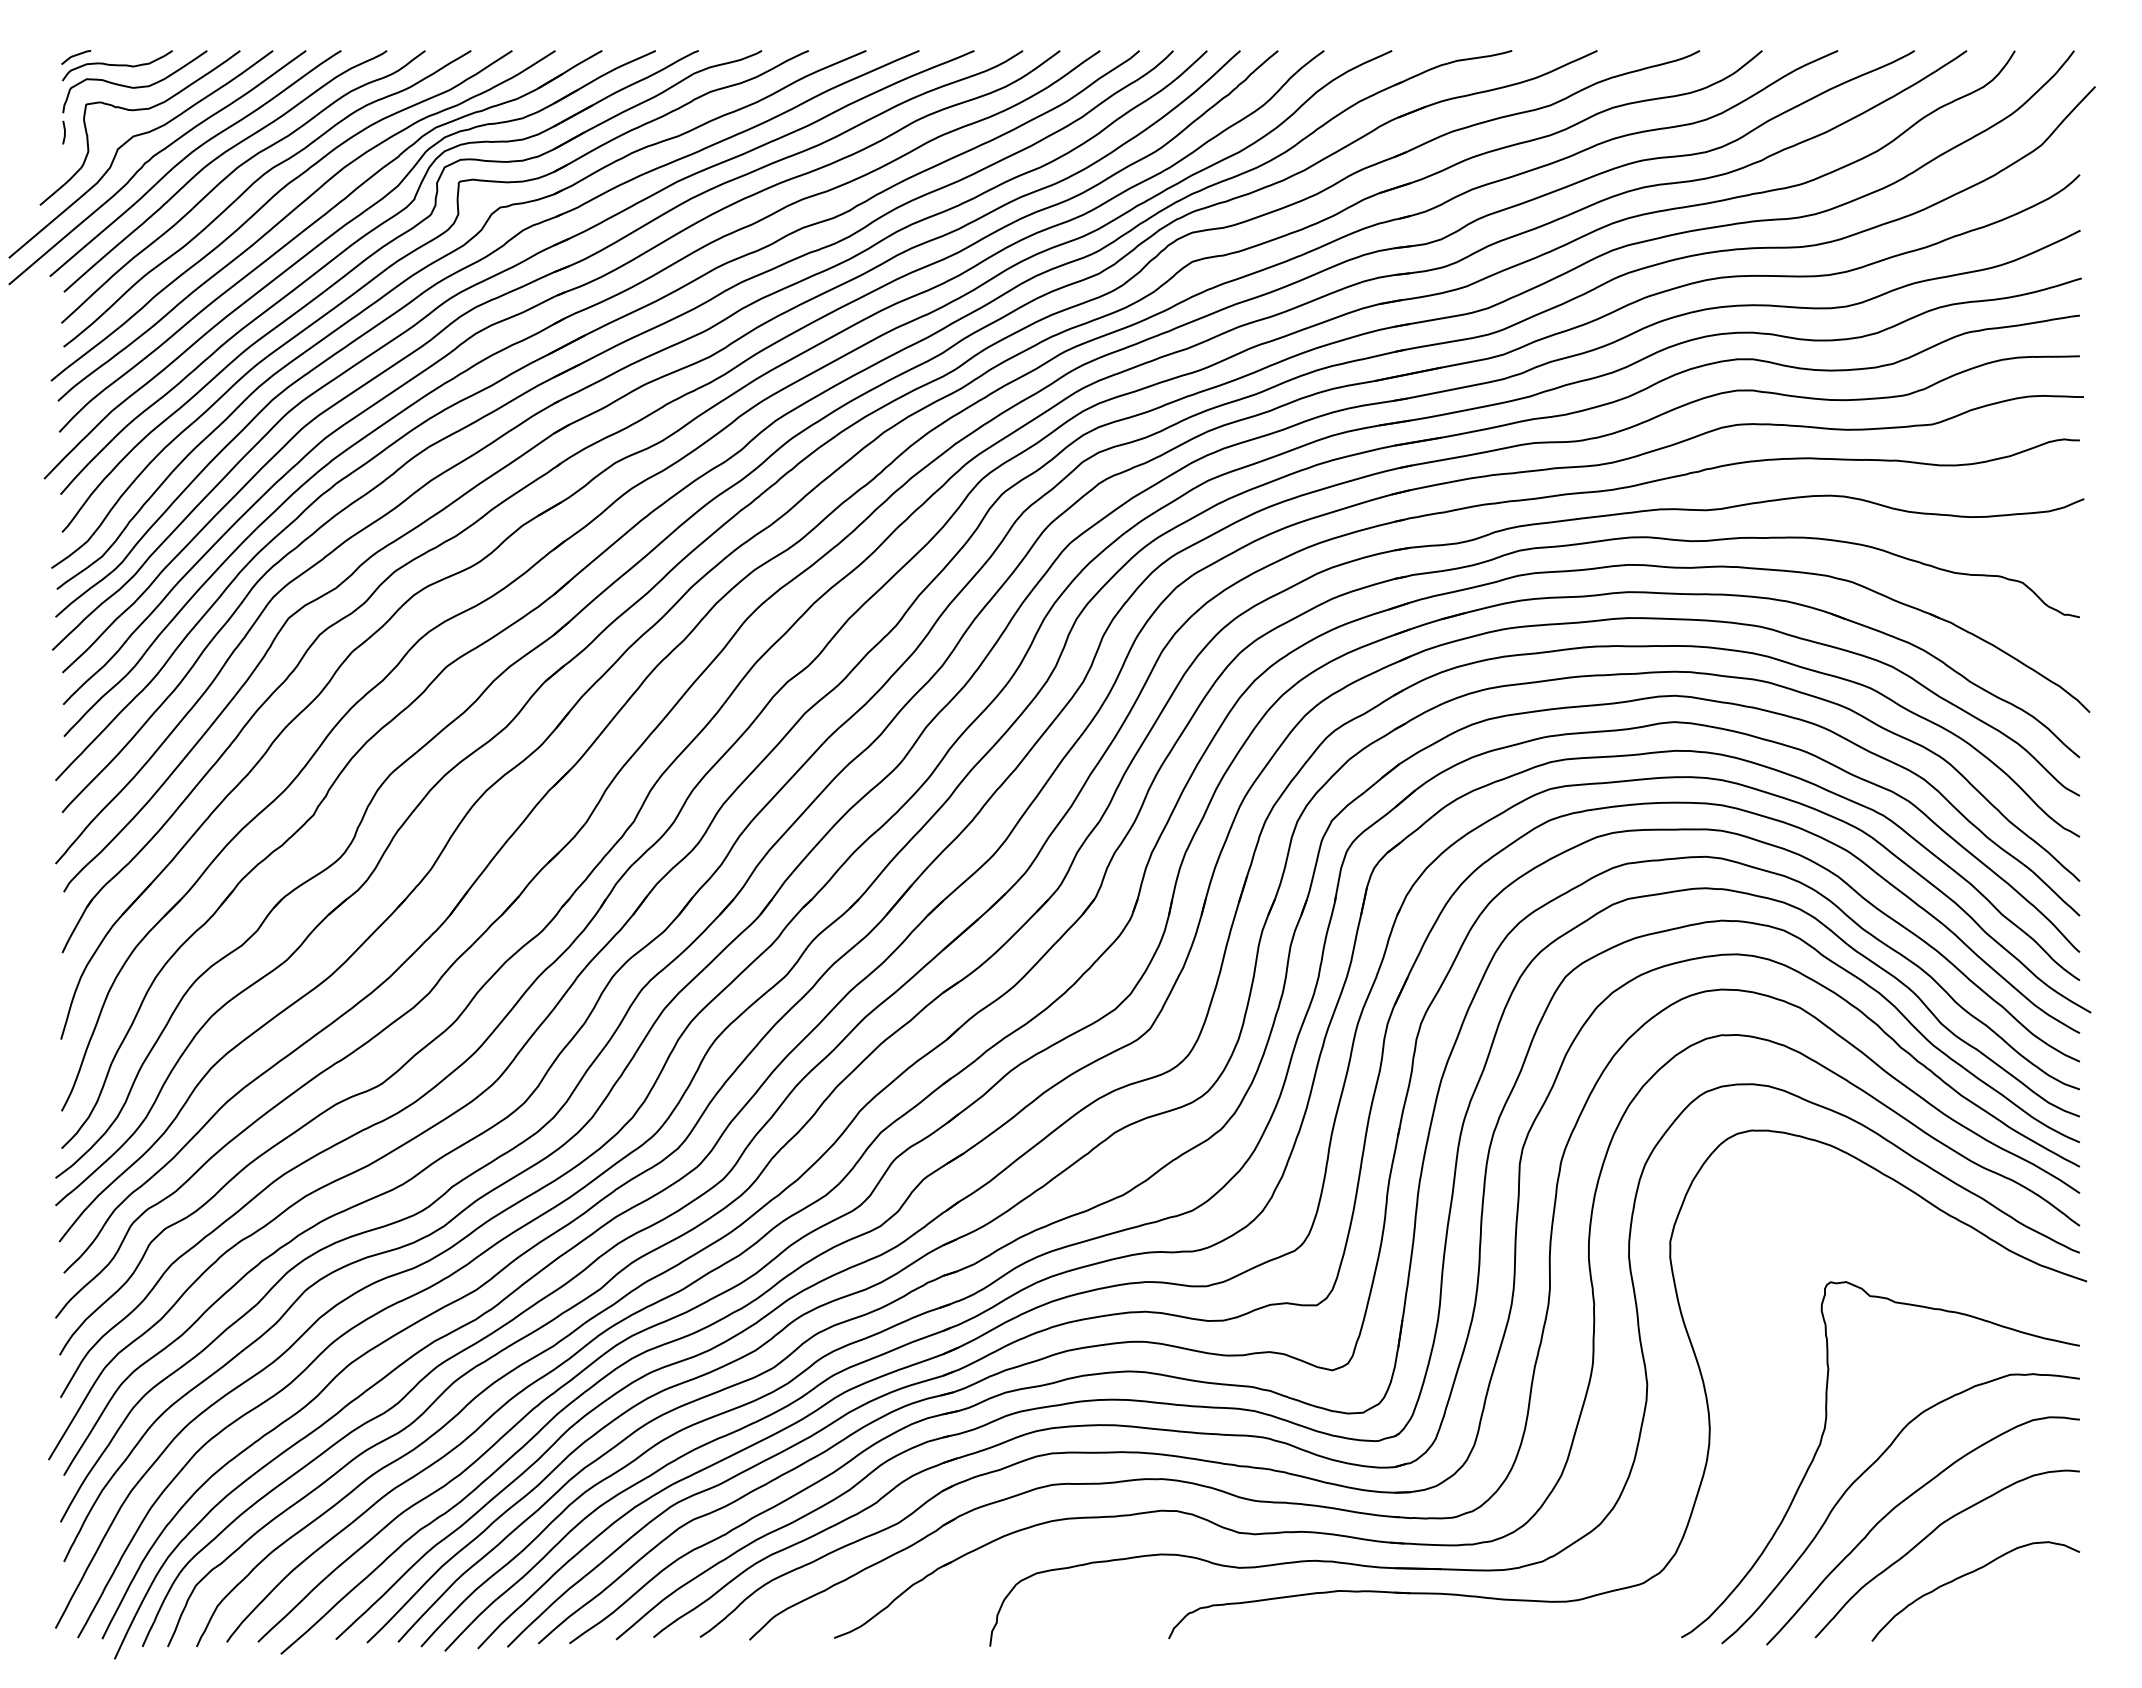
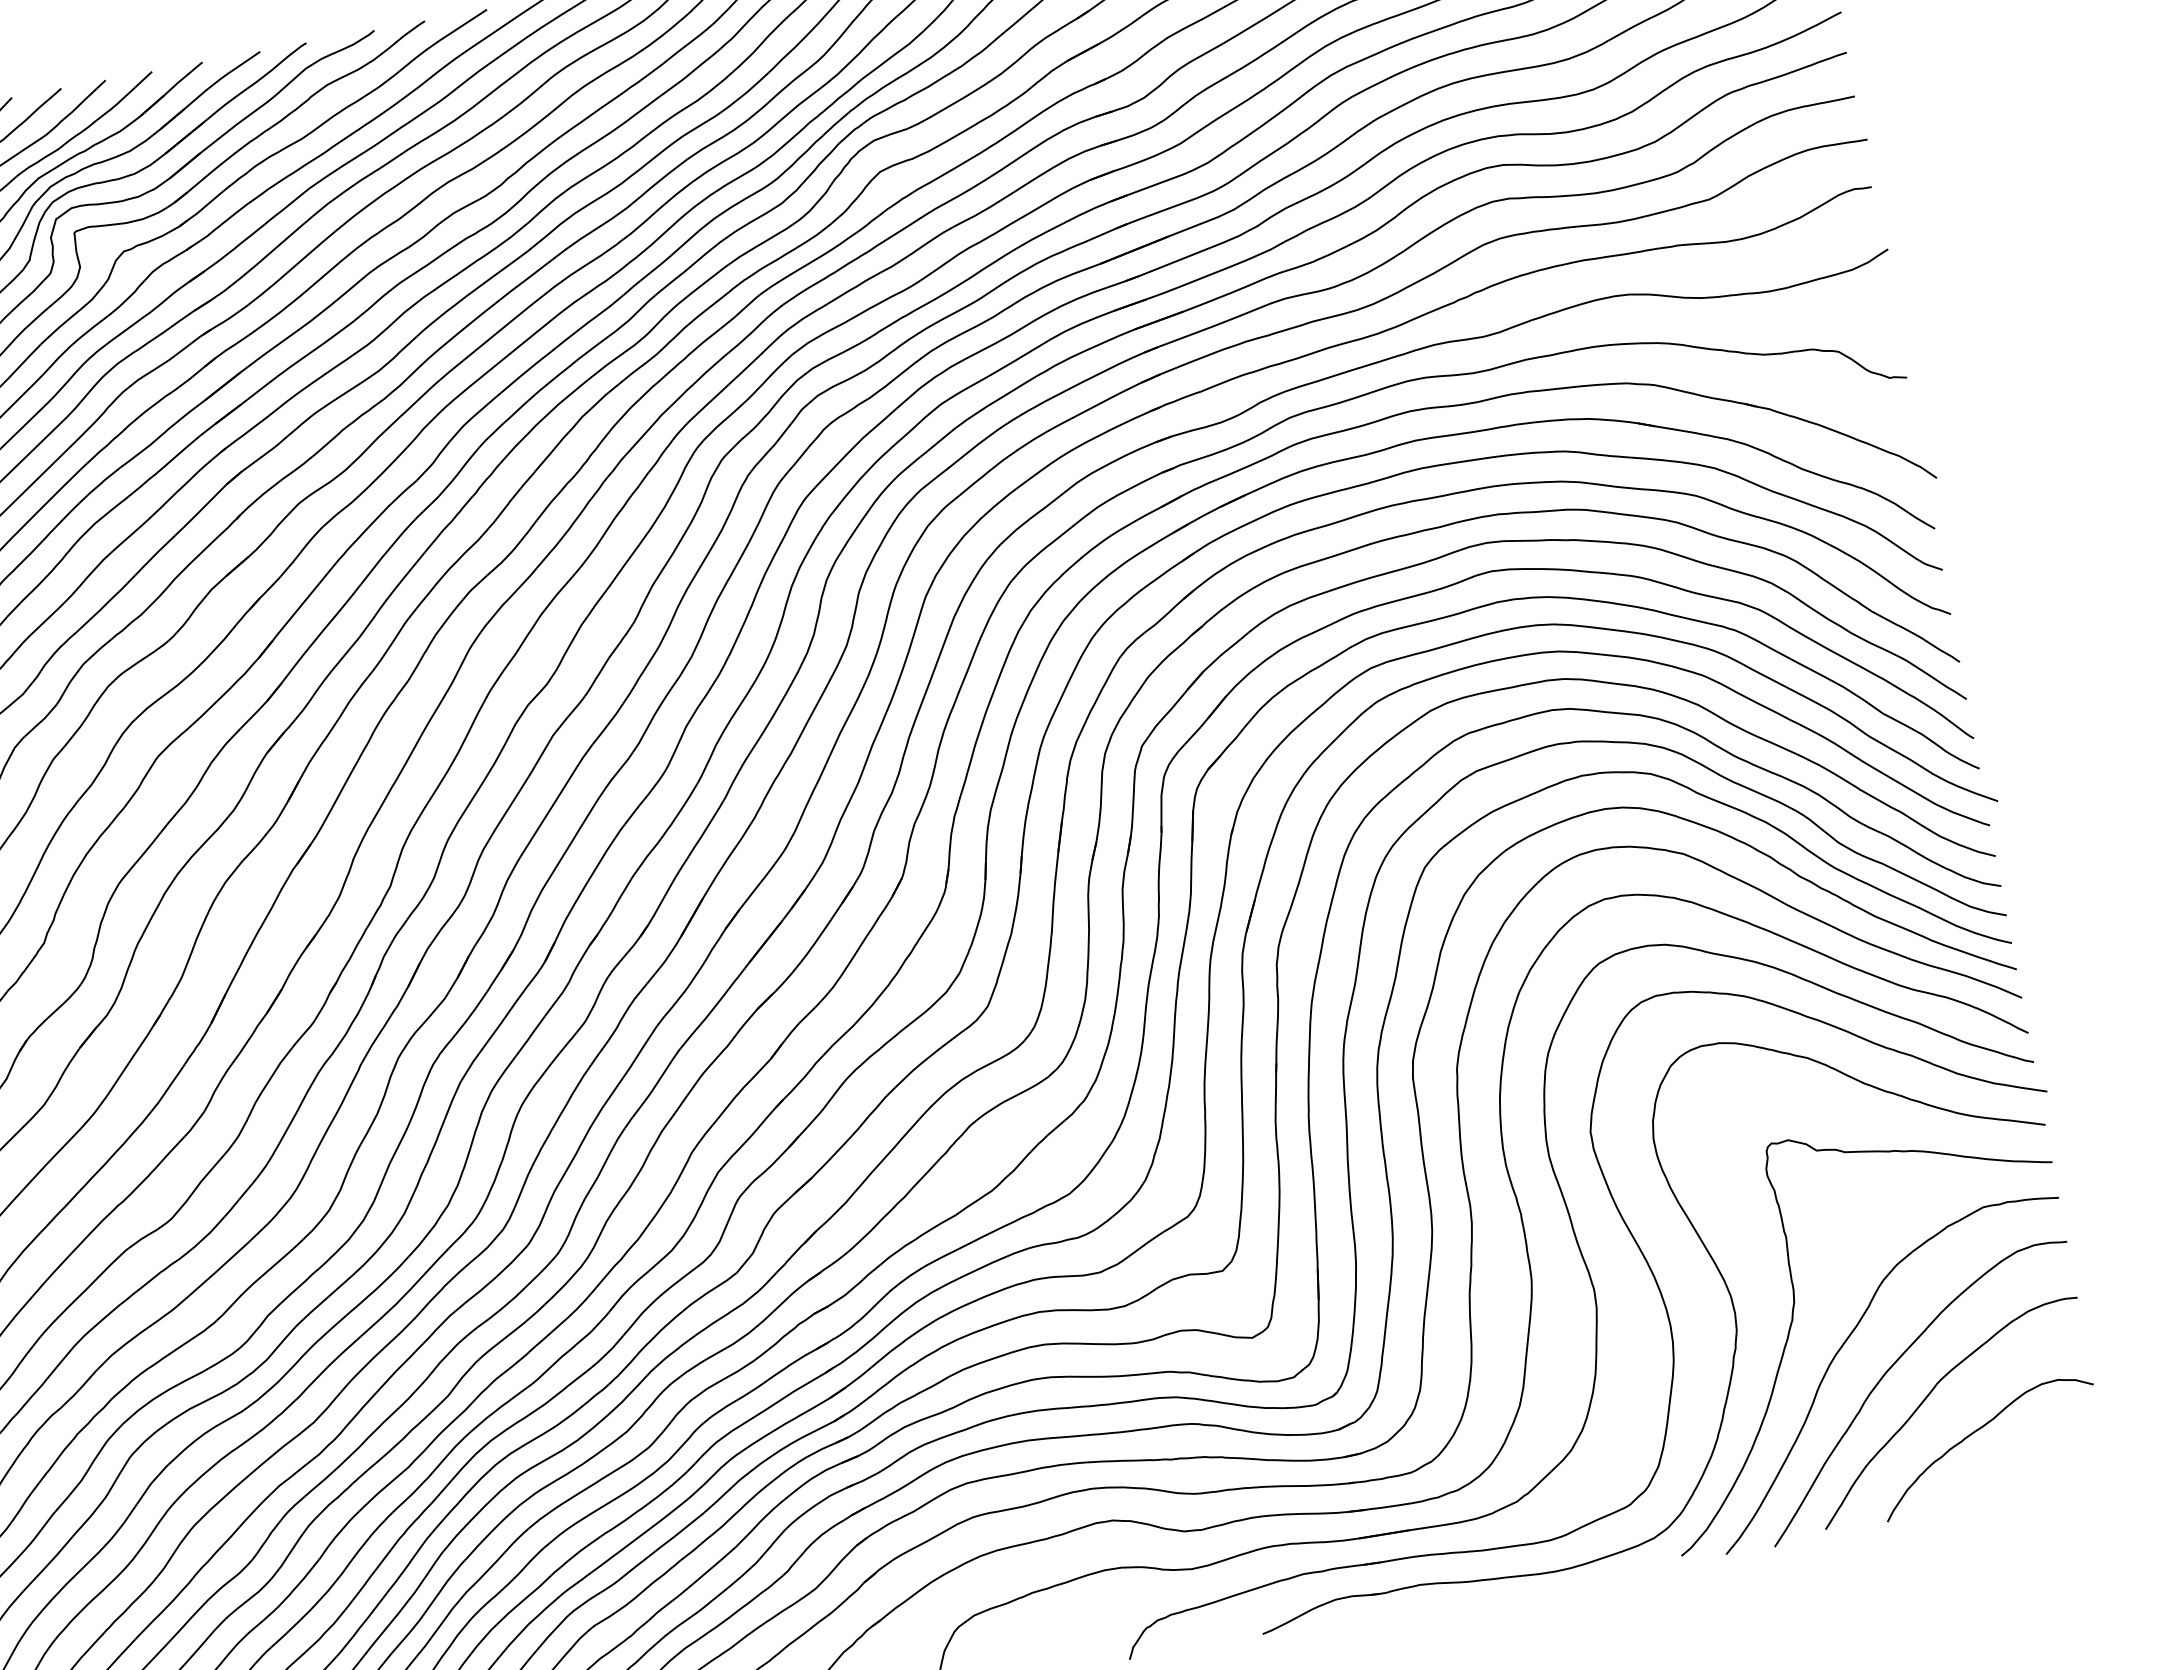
part: (1760, 1385) -> (1716, 1268), added

